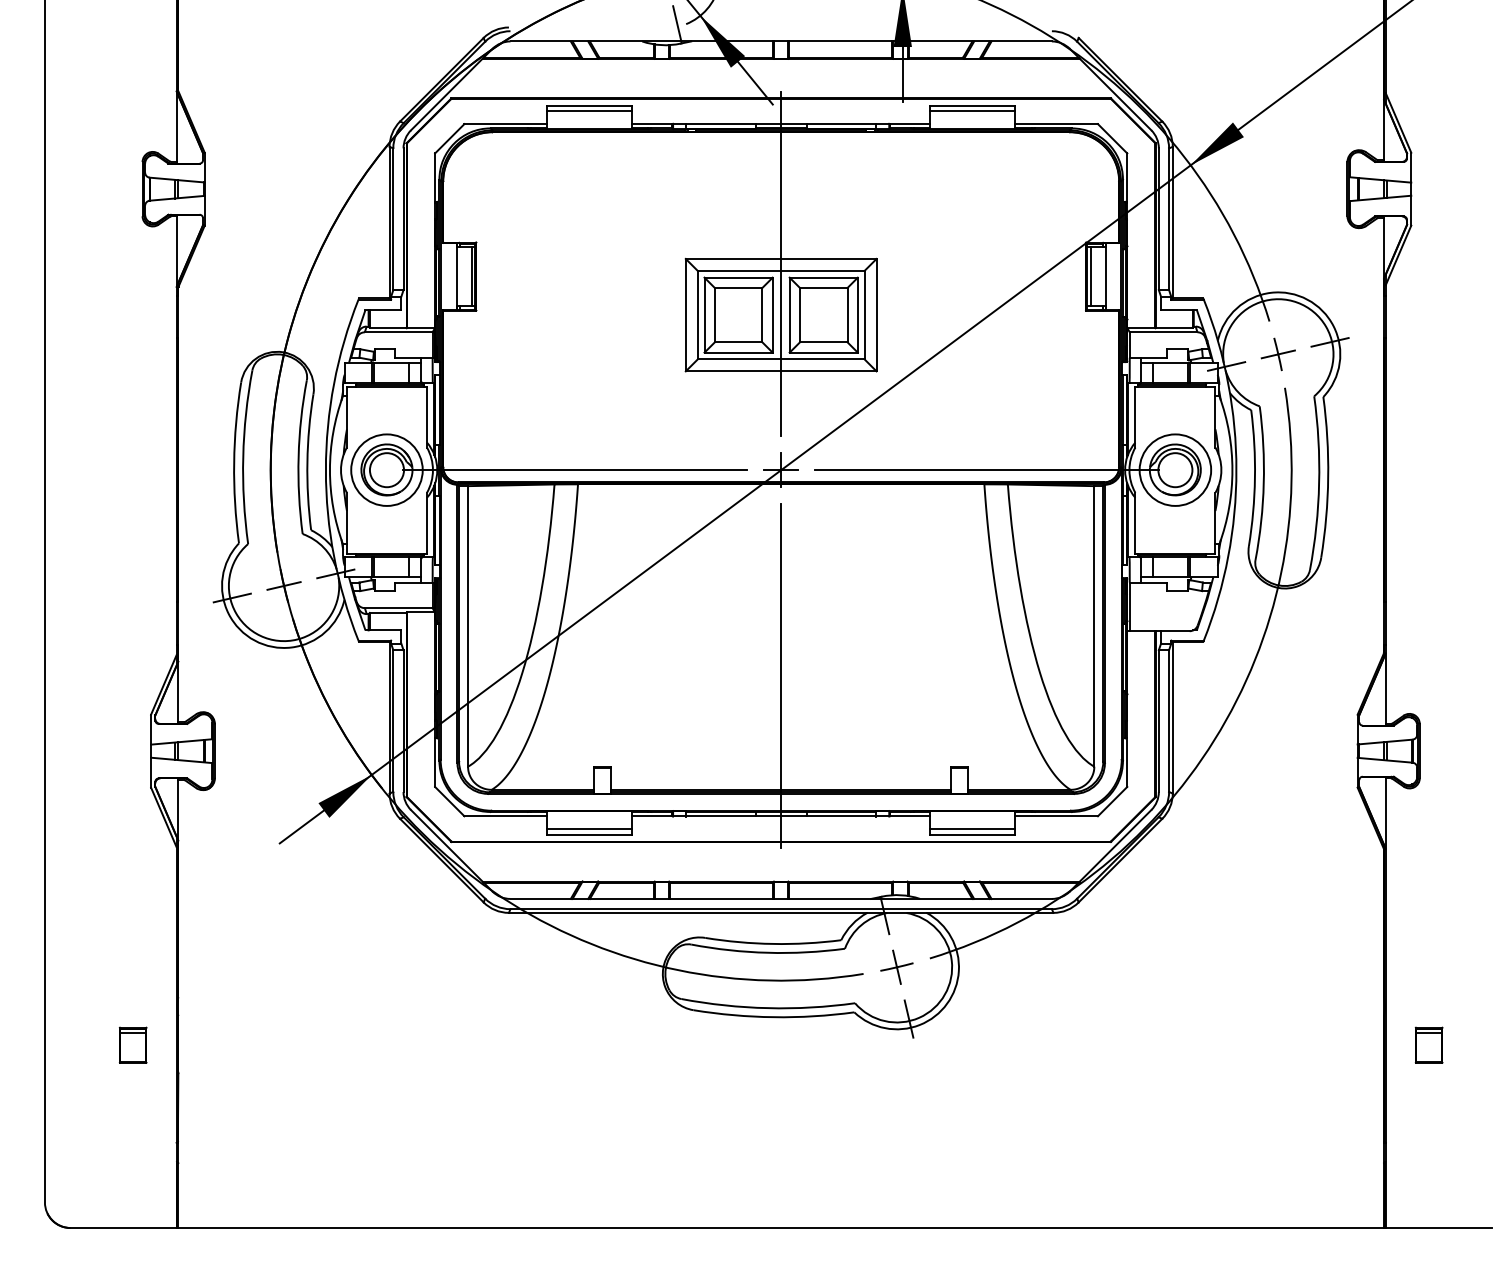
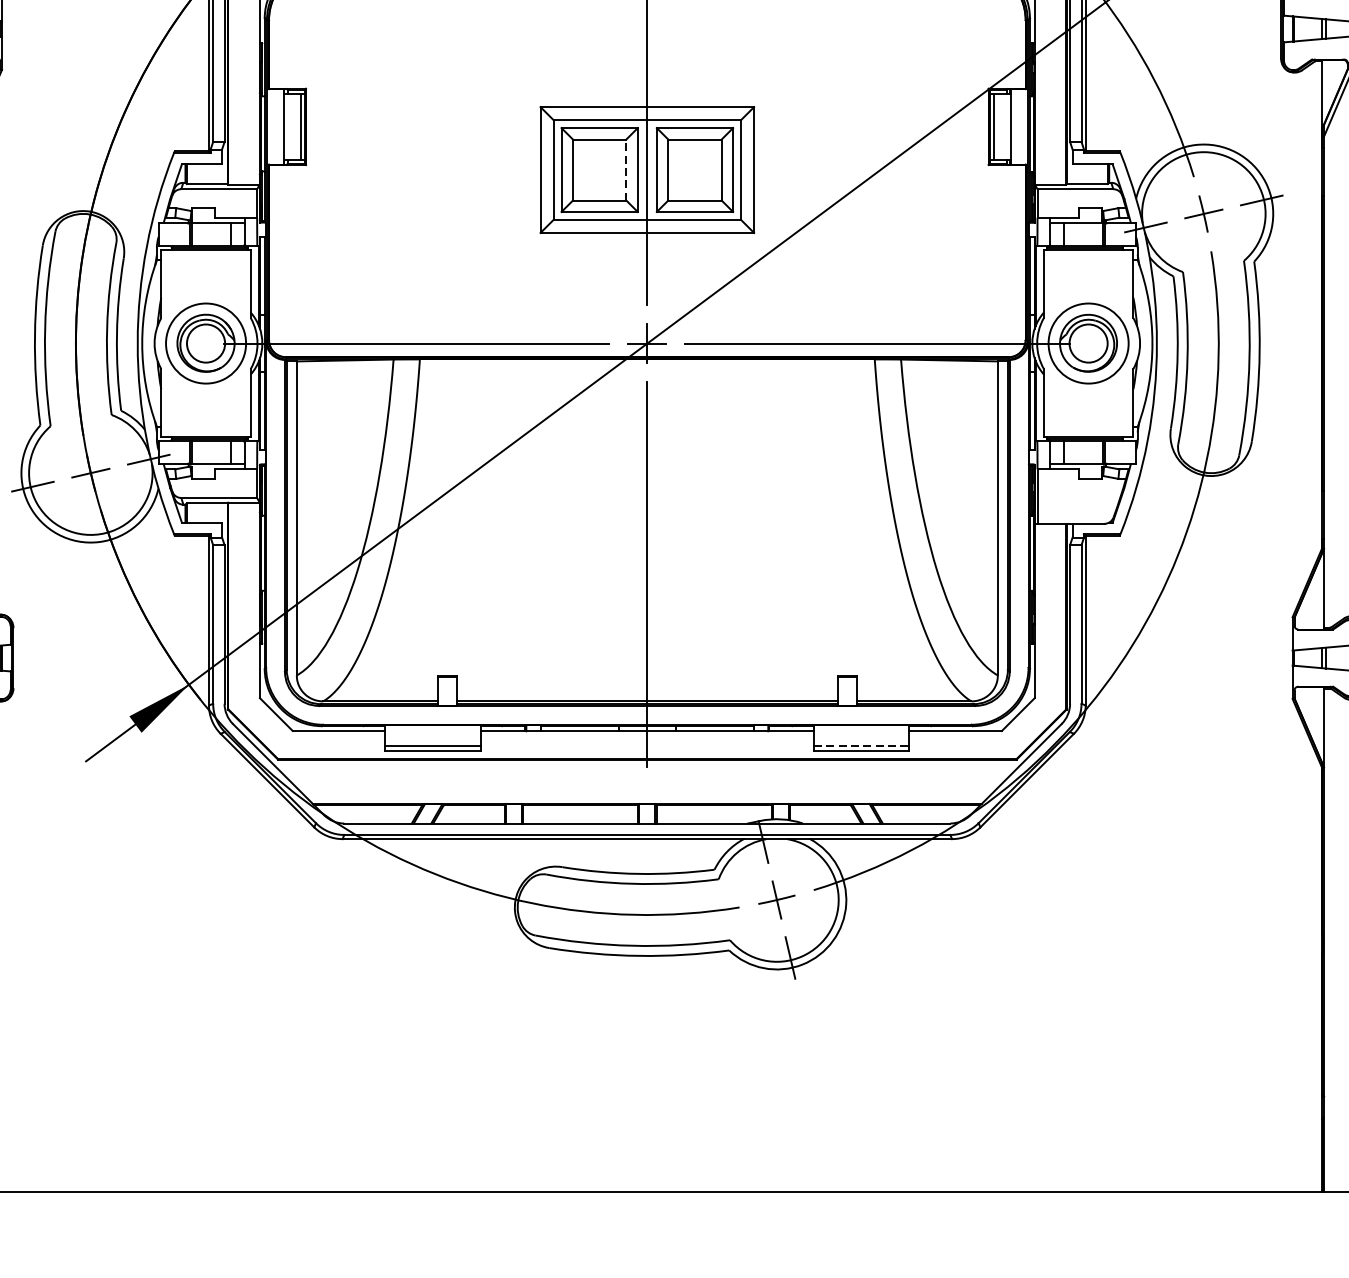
line: (762, 314) -> (626, 169), solid -> dashed
line: (972, 829) -> (861, 745), solid -> dashed

